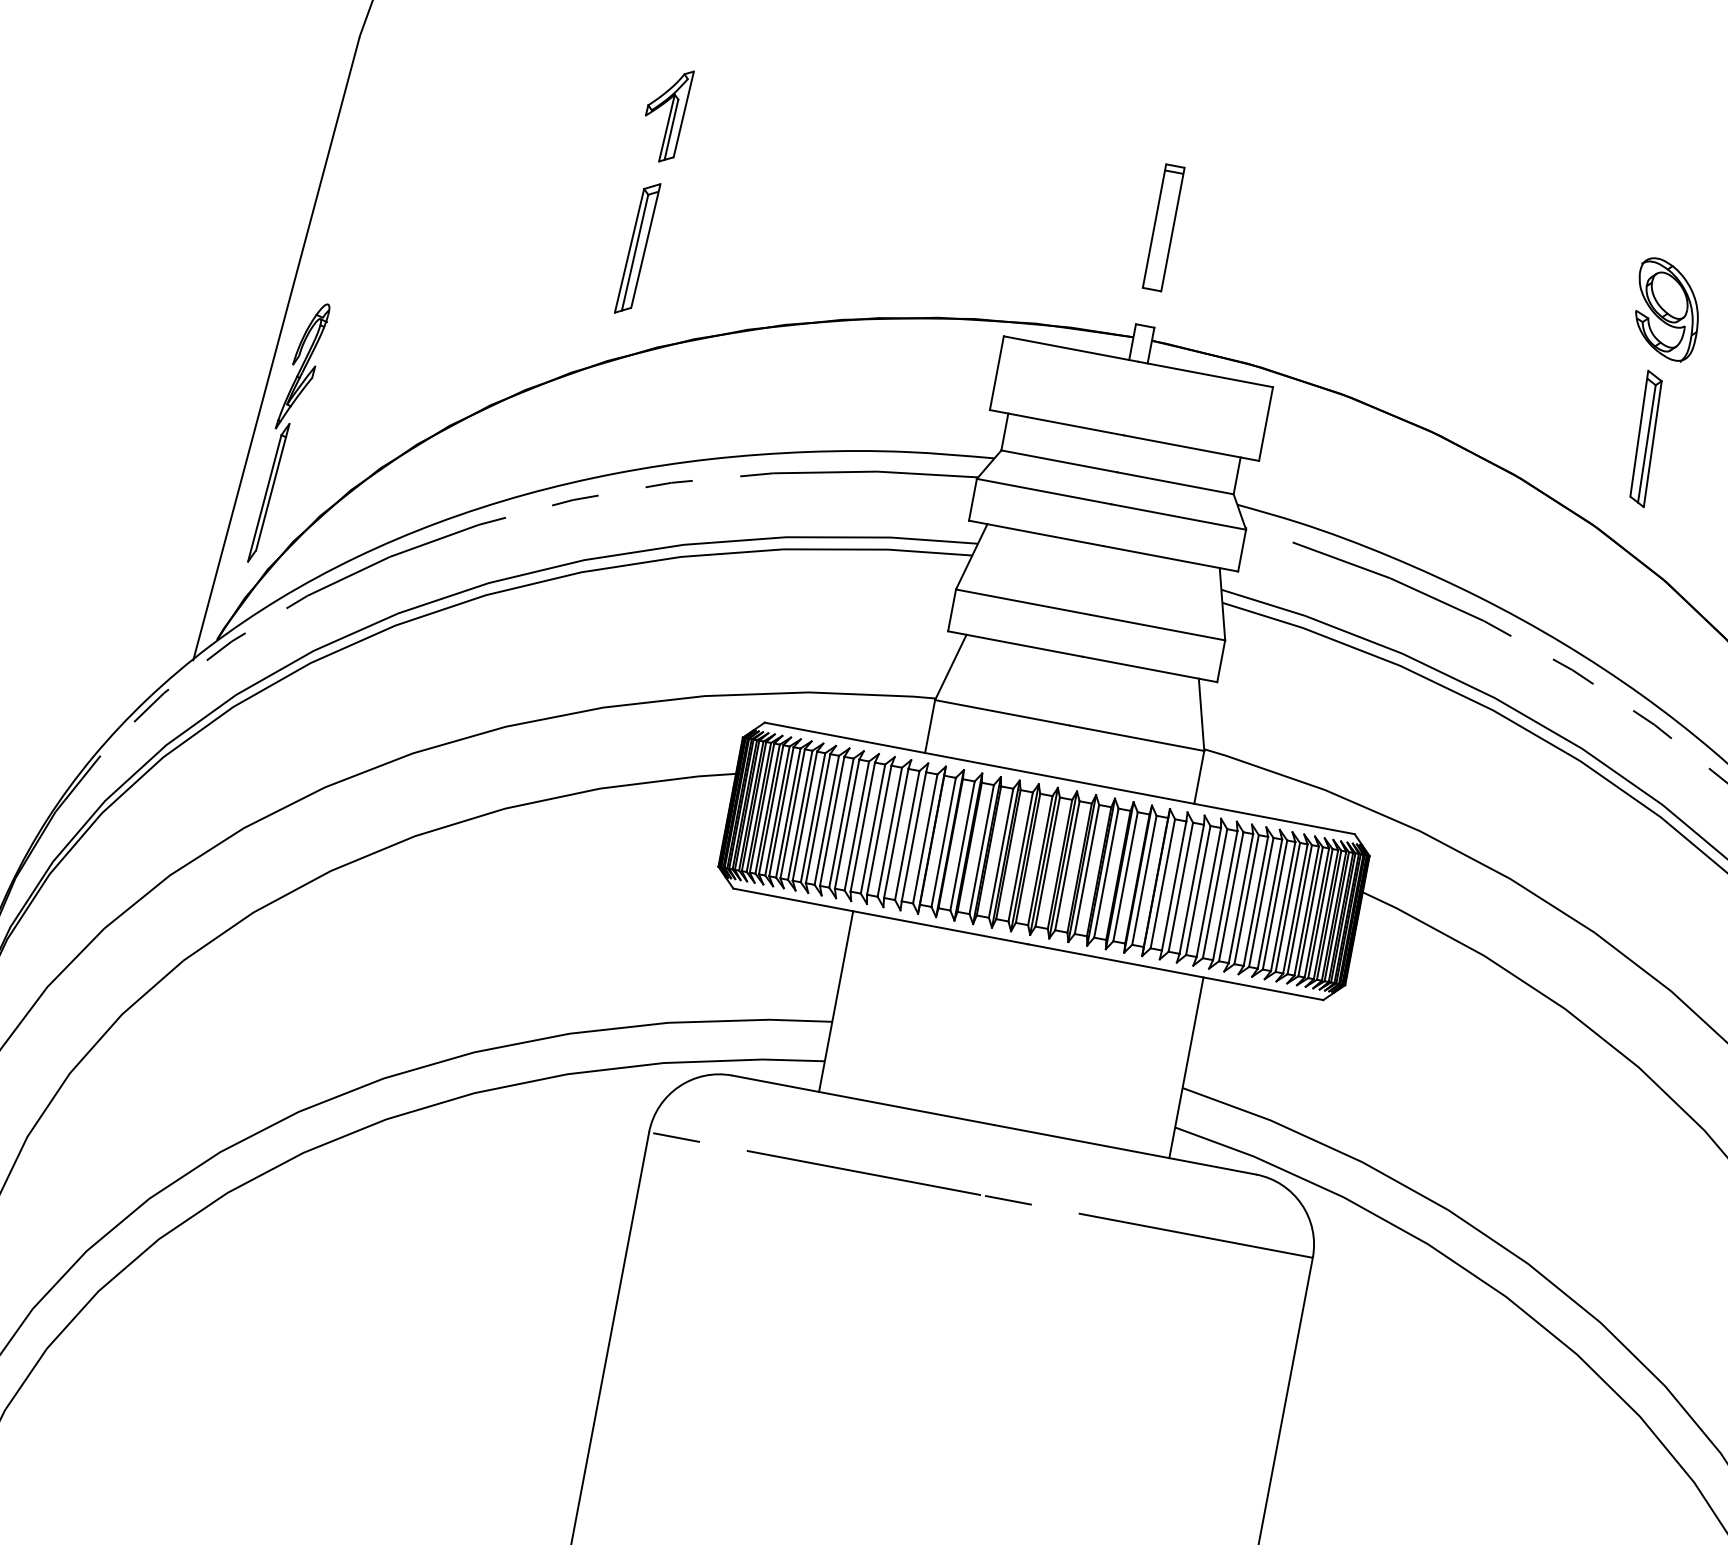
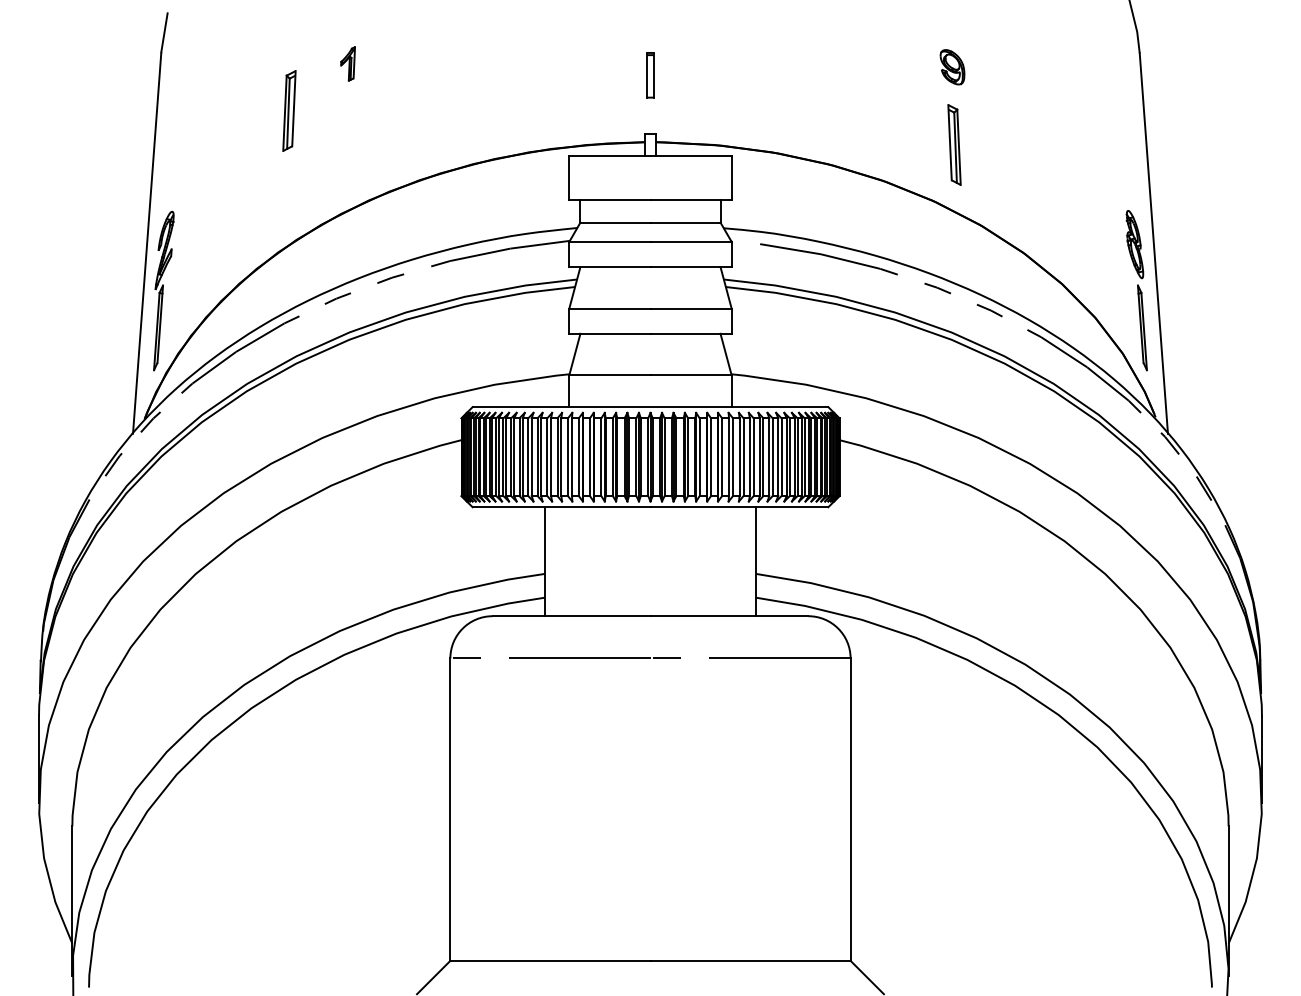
part: (664, 113) -> (347, 63), size x0.6
part: (1163, 228) -> (650, 75), size x0.6
part: (637, 247) -> (289, 110), moved
part: (1667, 308) -> (952, 66), size x0.6

